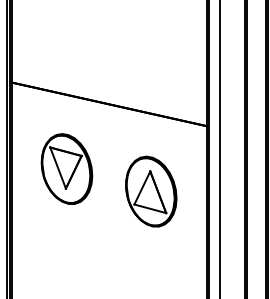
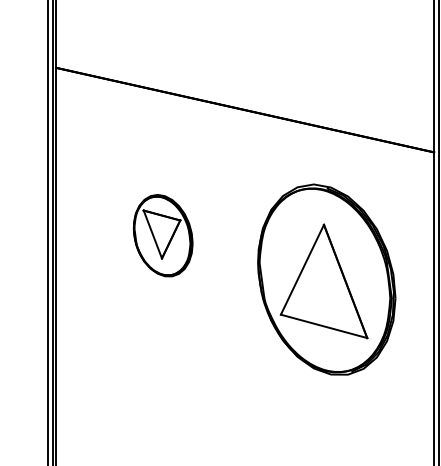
part: (66, 168) -> (162, 234), size x0.6
part: (151, 191) -> (327, 279), size x1.4

